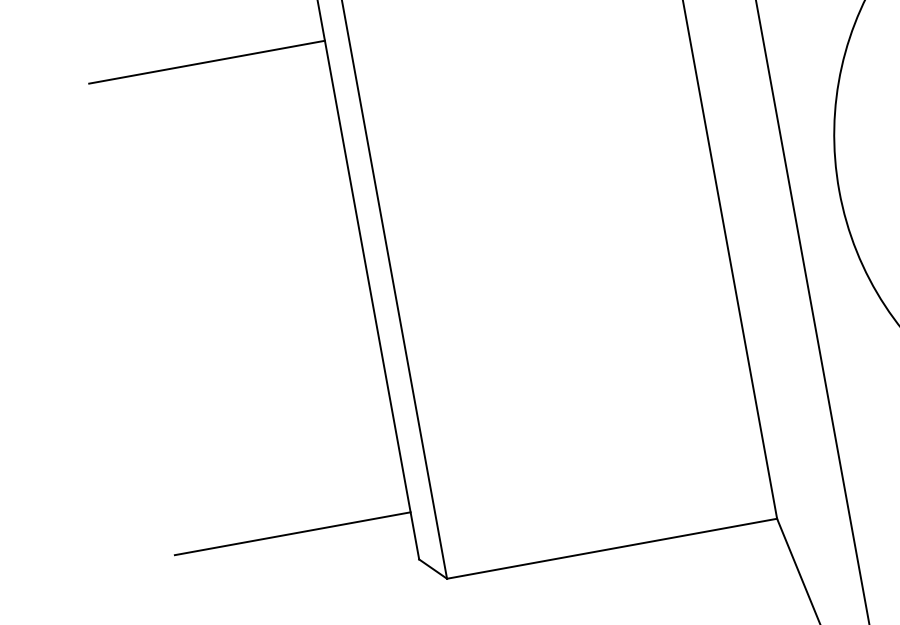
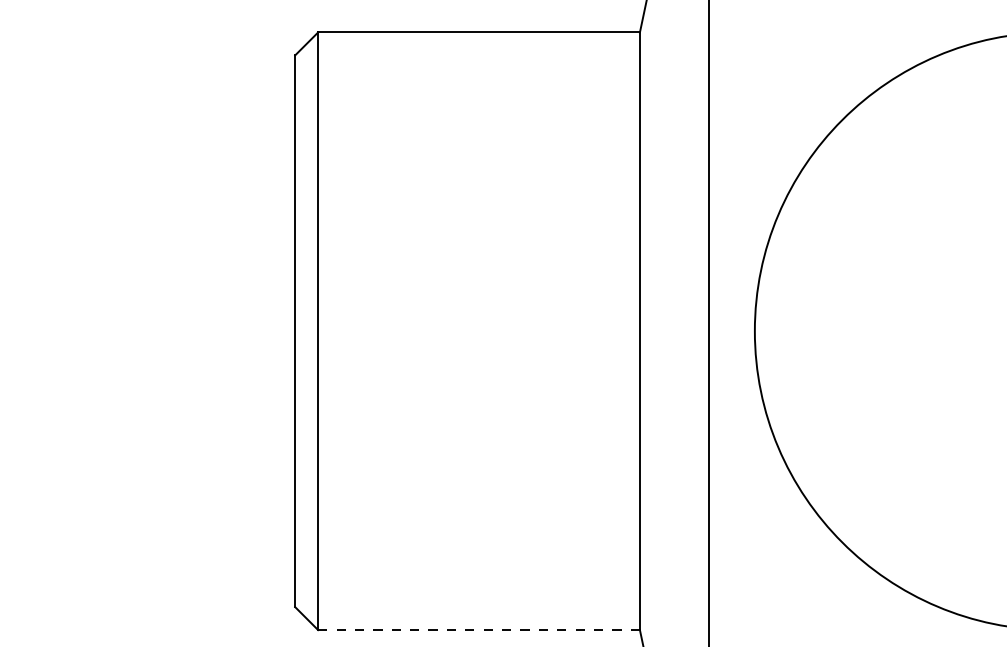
line: (207, 62) -> (180, 101), removed
line: (293, 534) -> (180, 561), removed
line: (612, 549) -> (479, 630), solid -> dashed

